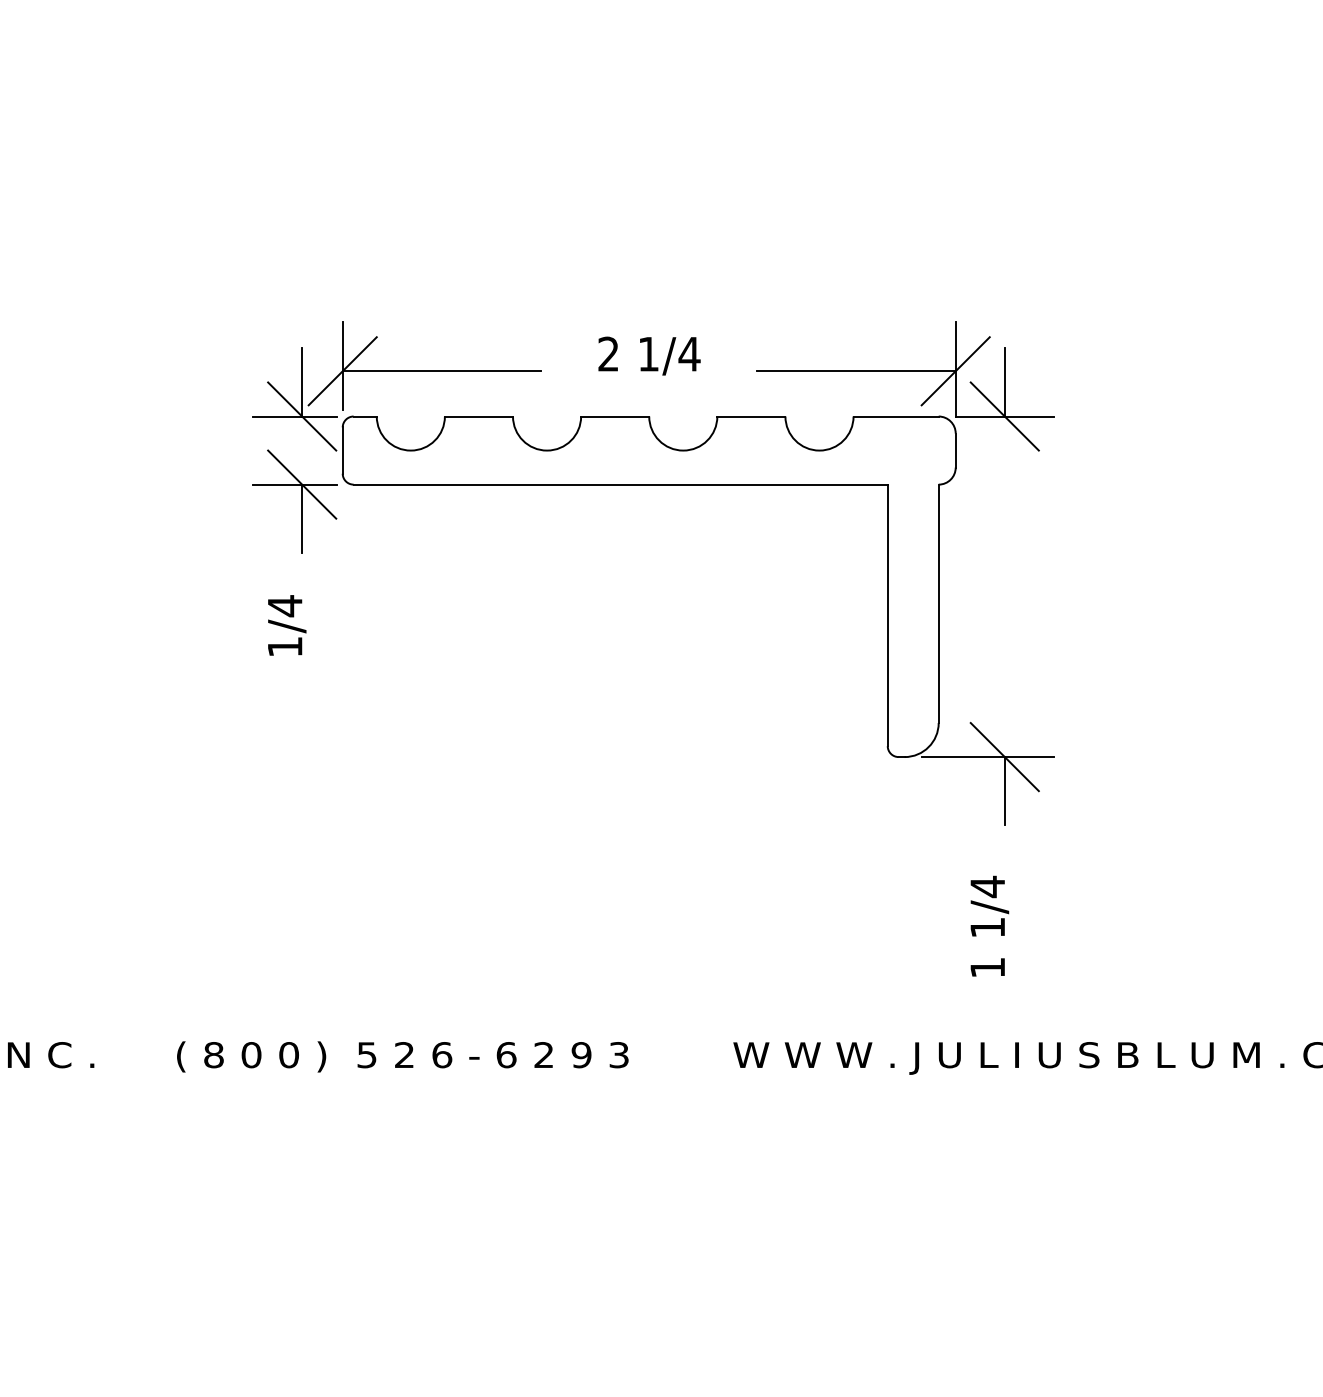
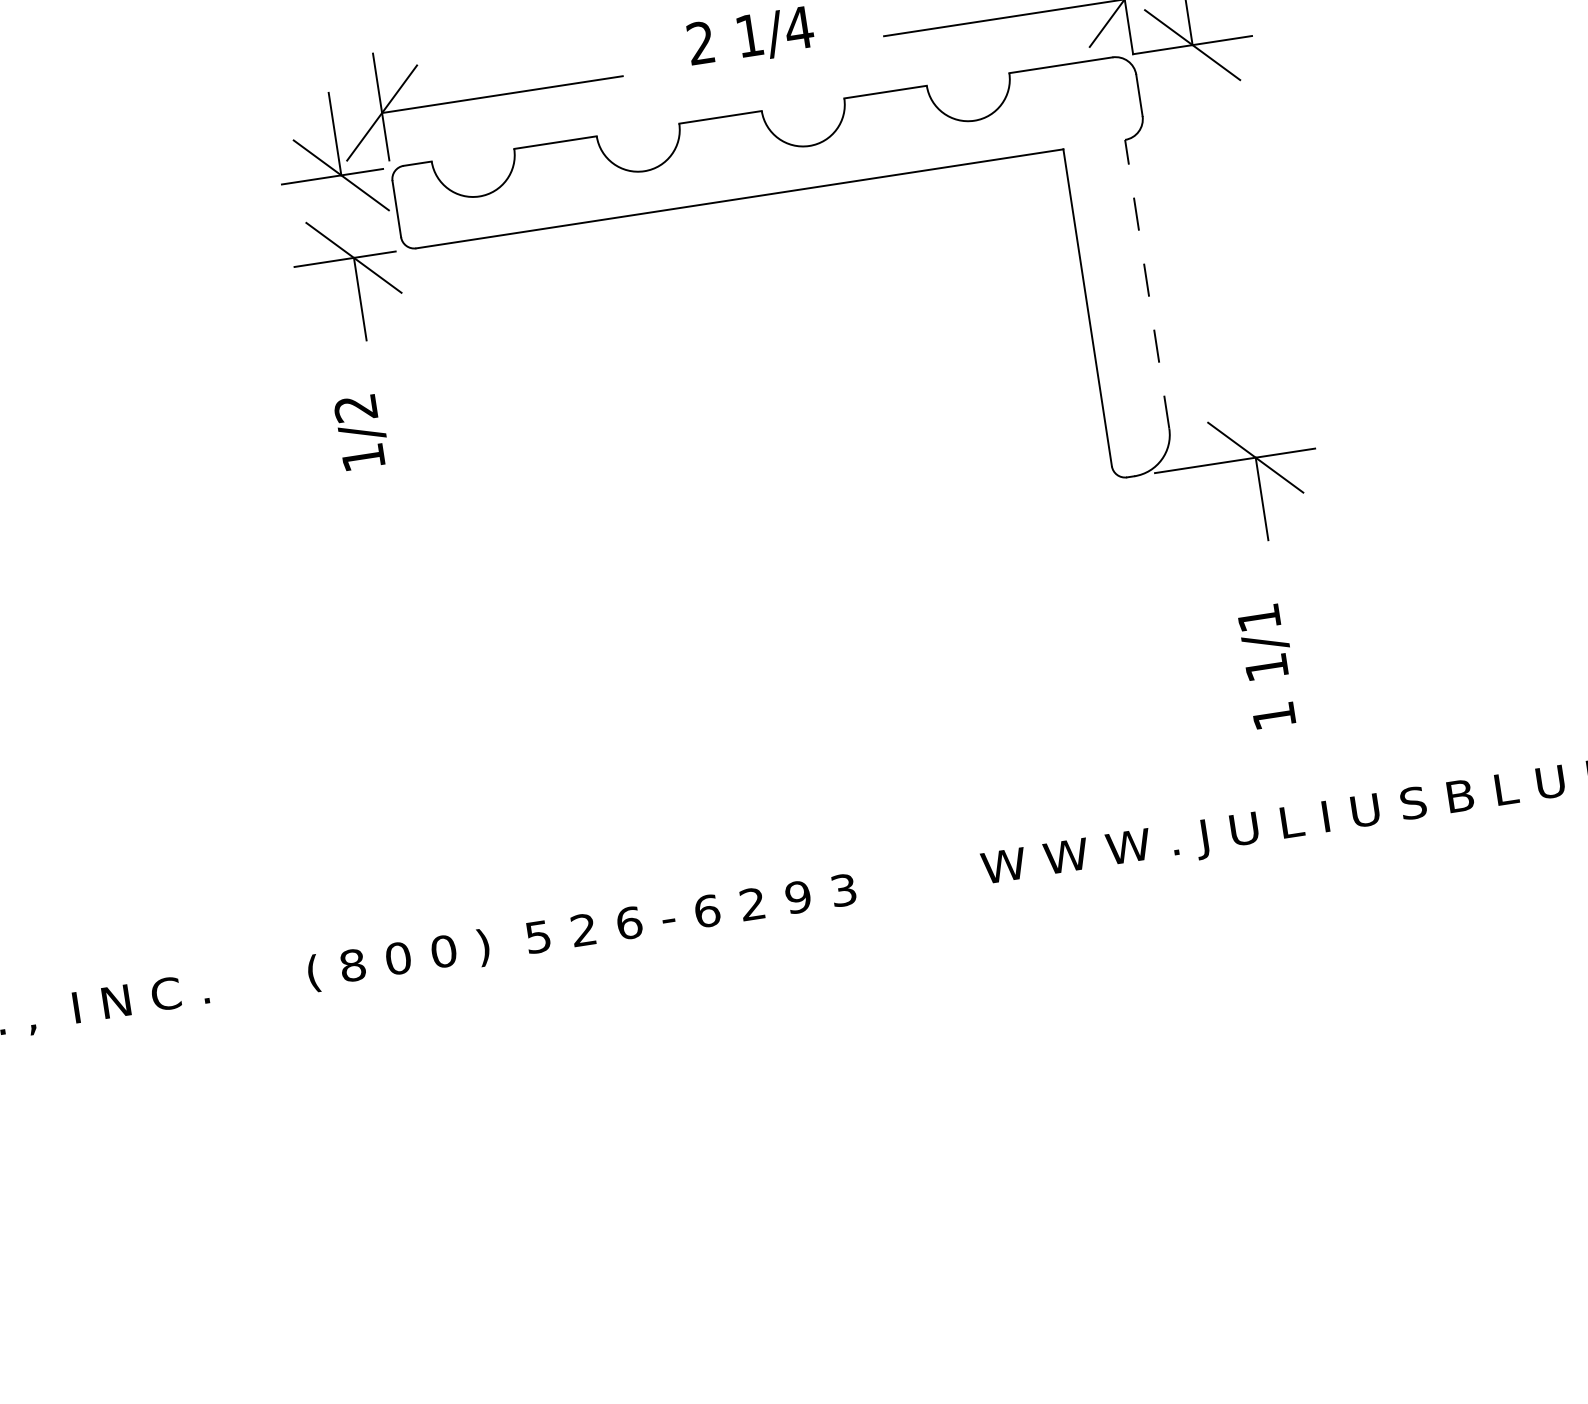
line: (938, 603) -> (1146, 283), solid -> dashed
text: (284, 606) -> (355, 408), 1/4 -> 1/2
text: (987, 886) -> (1258, 617), 1/4 -> 1/1

